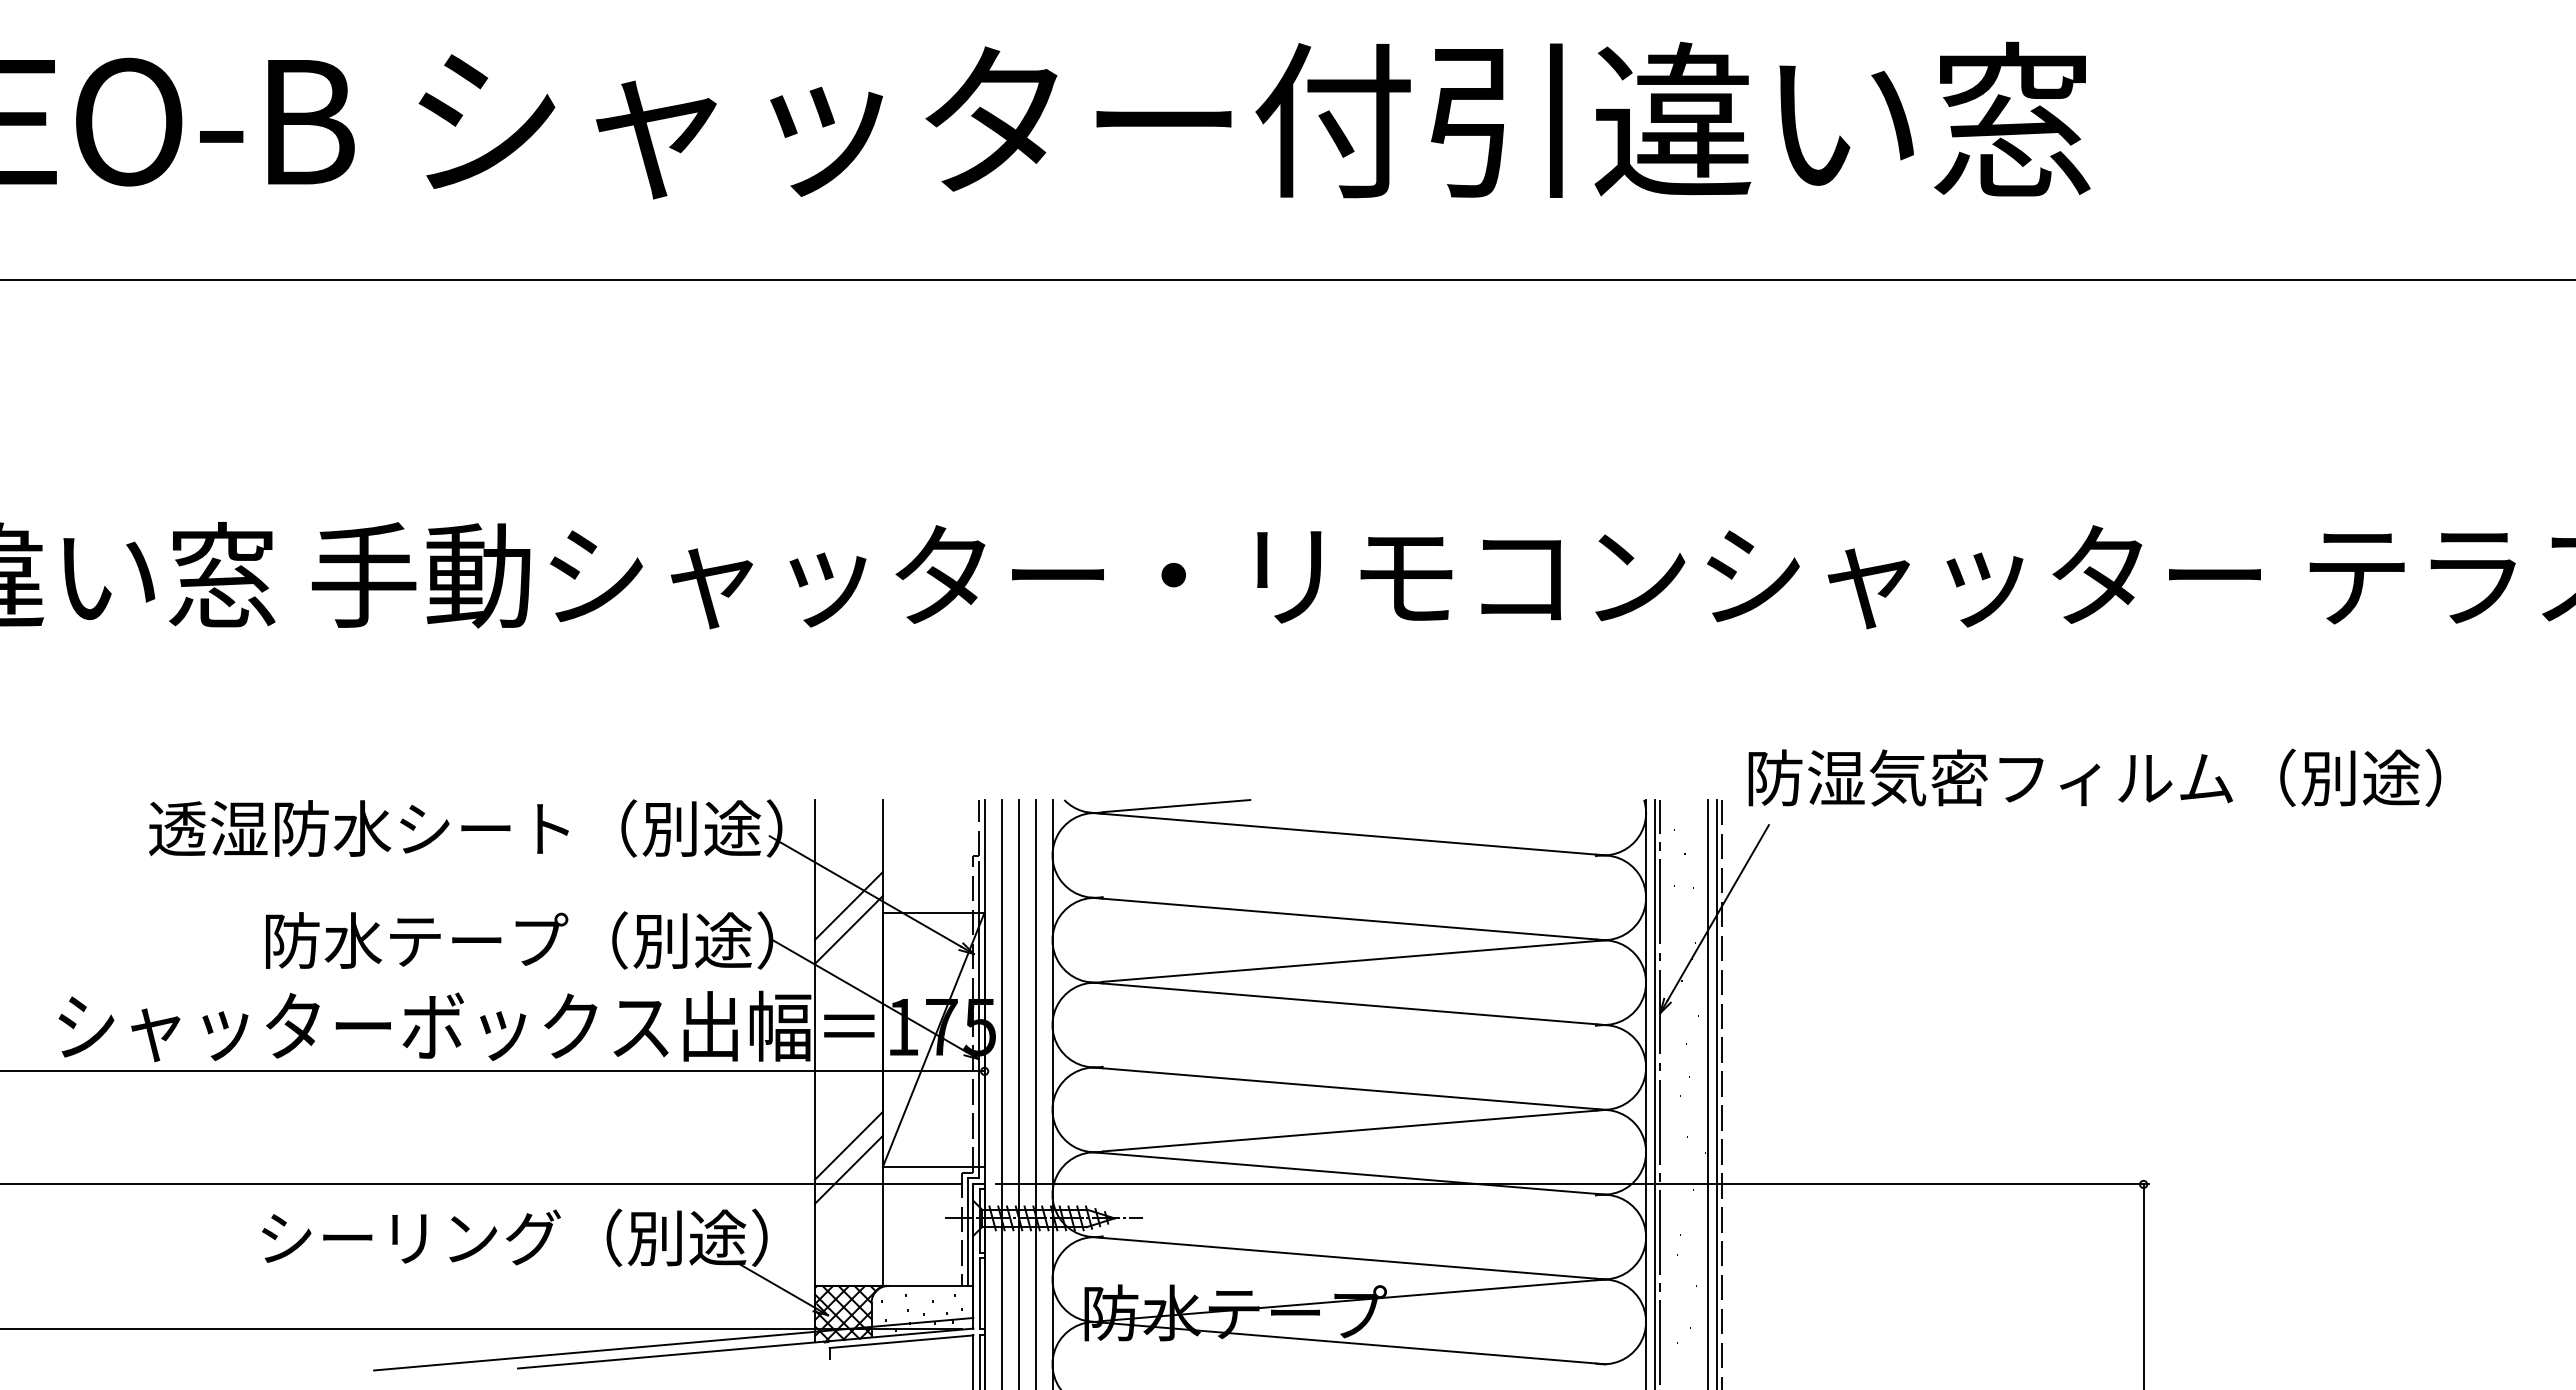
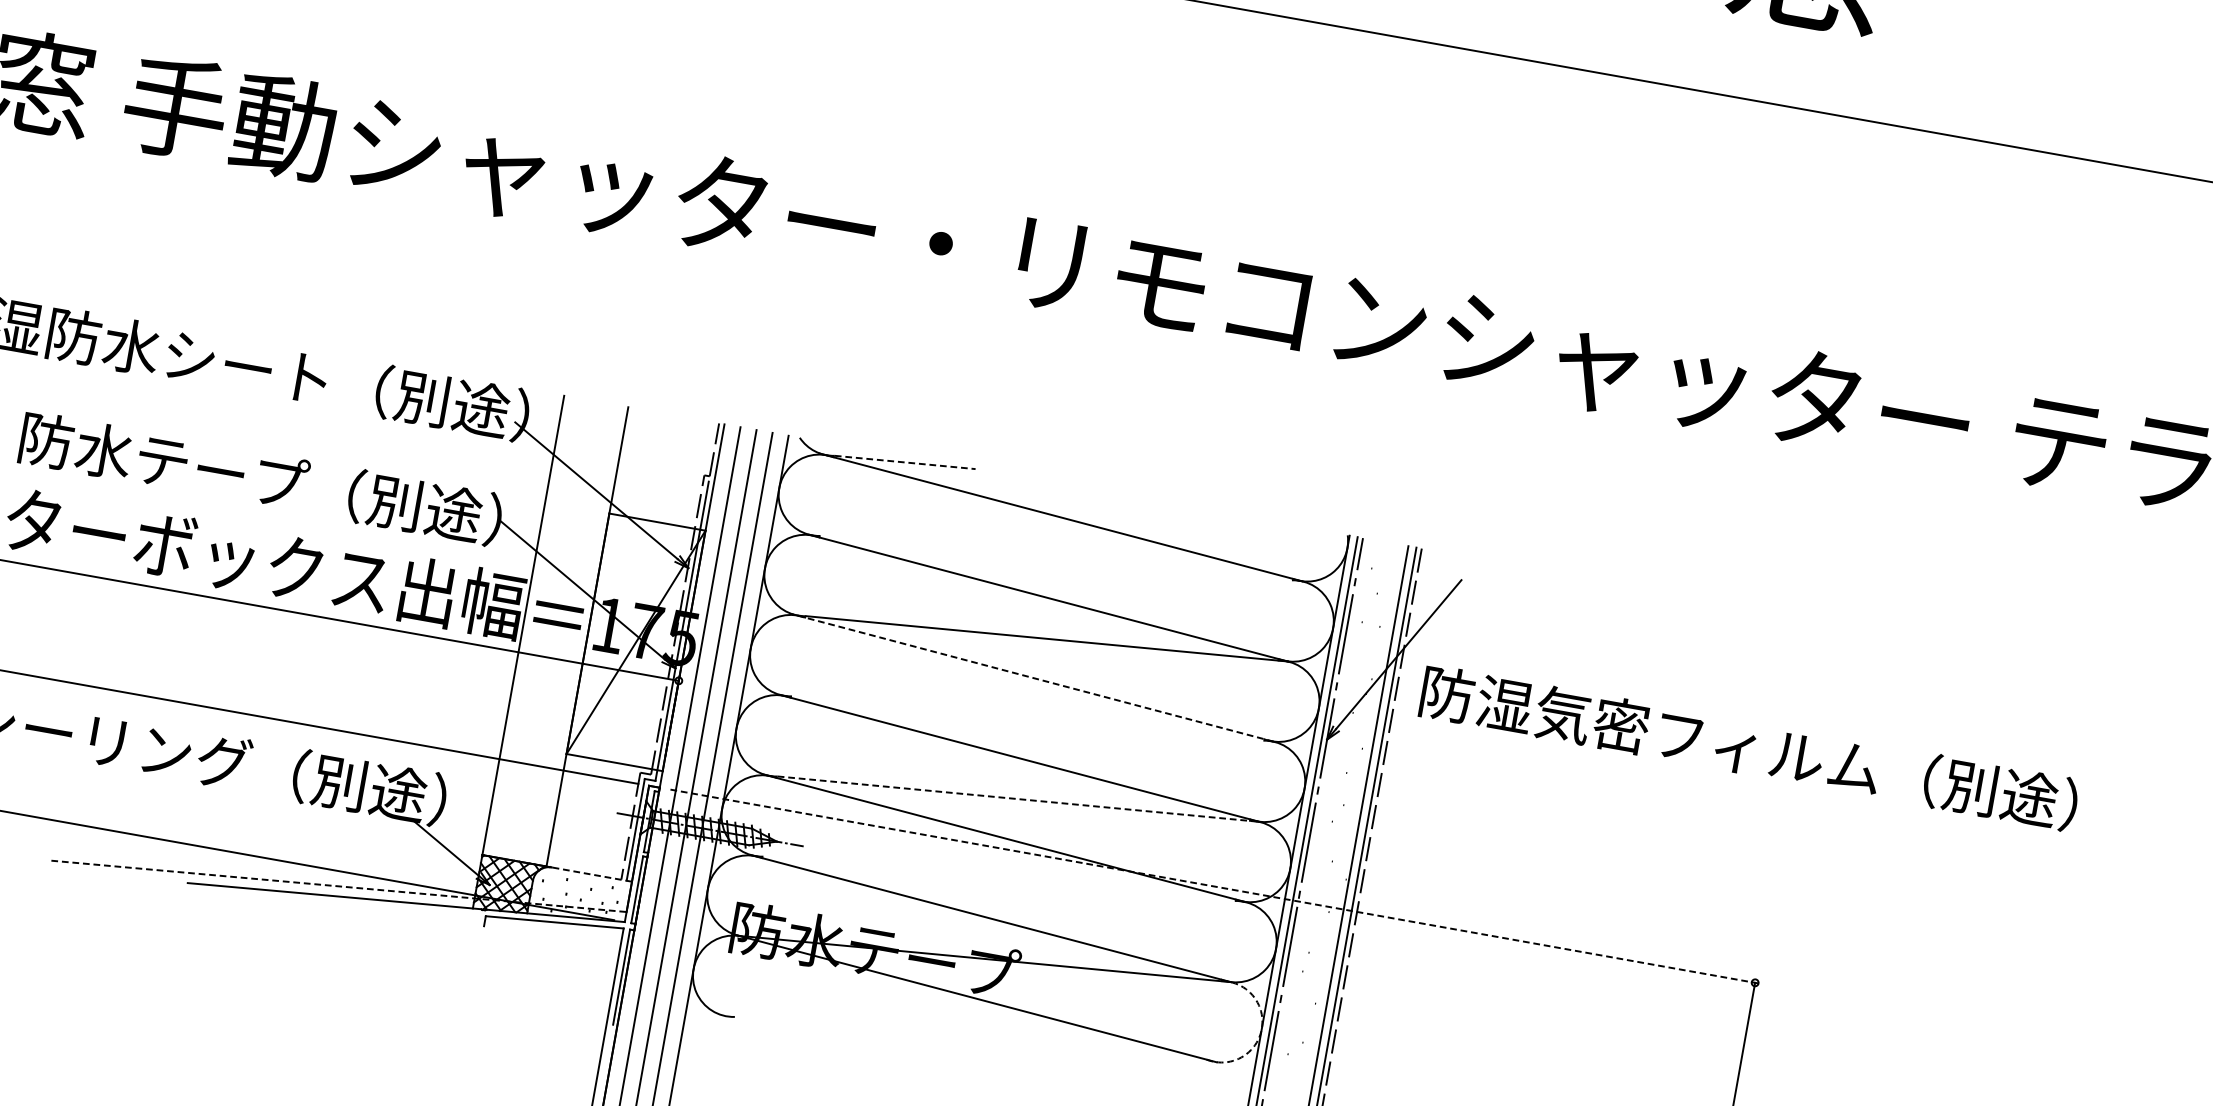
text: (2094, 777) -> (1749, 747), moved
line: (1176, 806) -> (904, 462), solid -> dashed
line: (848, 905) -> (578, 501), removed
line: (848, 929) -> (574, 523), removed
line: (1346, 1003) -> (1032, 677), solid -> dashed
line: (1355, 1130) -> (1019, 799), solid -> dashed
line: (848, 1145) -> (537, 727), removed
line: (848, 1169) -> (533, 750), removed
line: (1572, 1184) -> (1215, 886), solid -> dashed
line: (930, 1285) -> (591, 874), solid -> dashed
arc: (1646, 1321) -> (1262, 1028), solid -> dashed
line: (673, 1344) -> (338, 886), solid -> dashed

